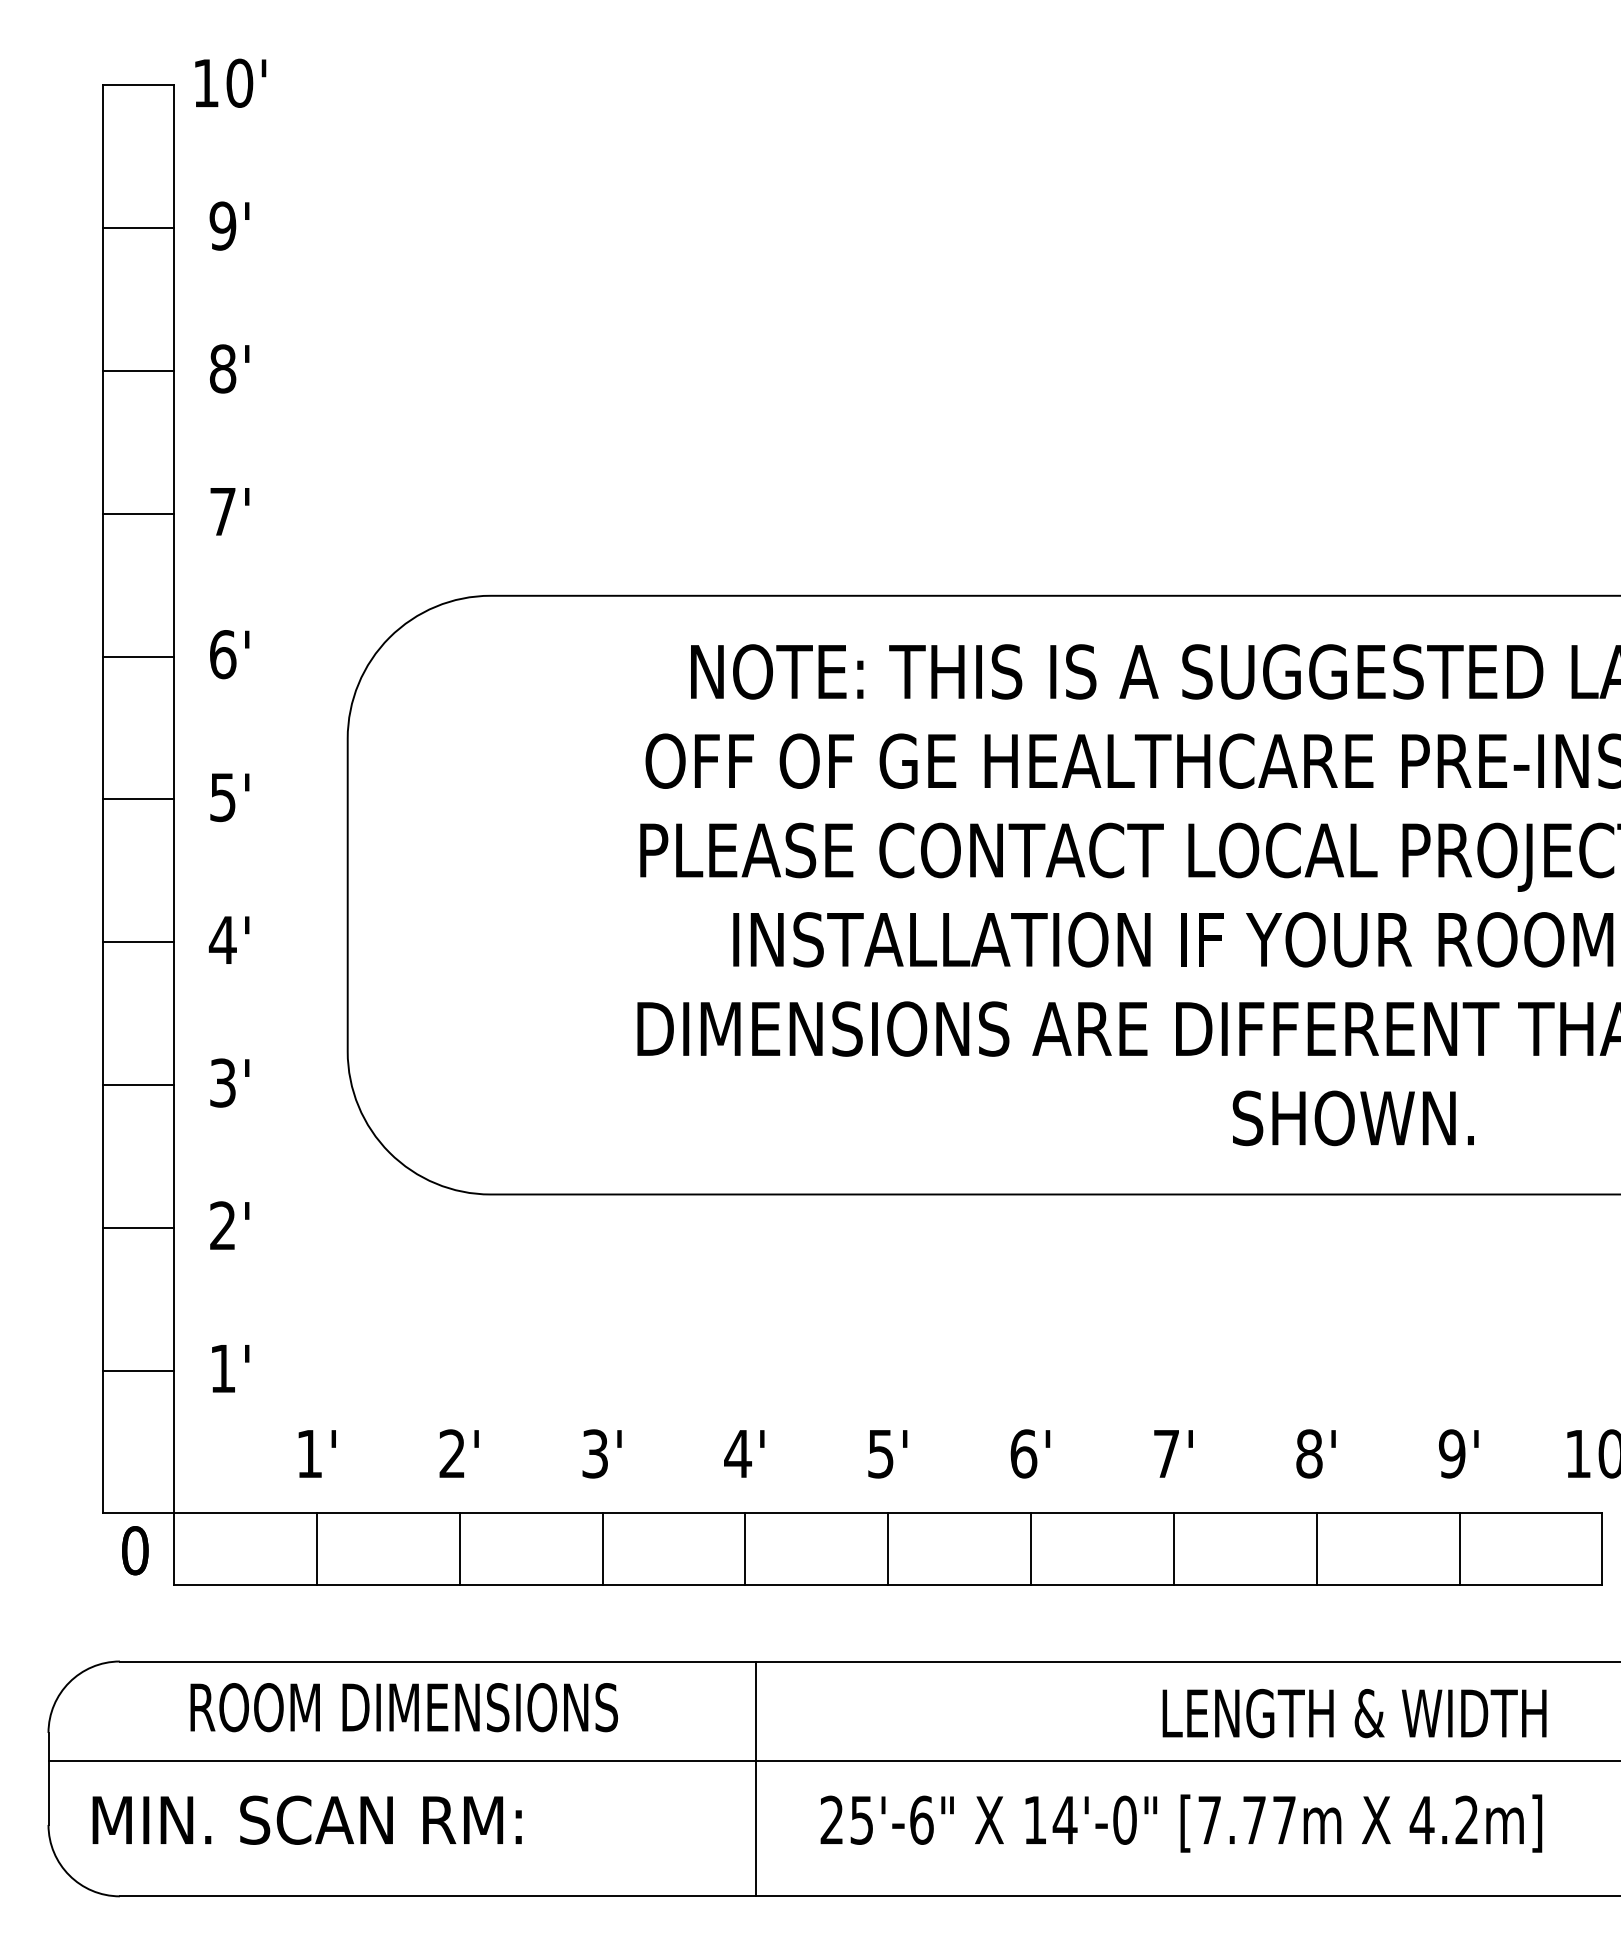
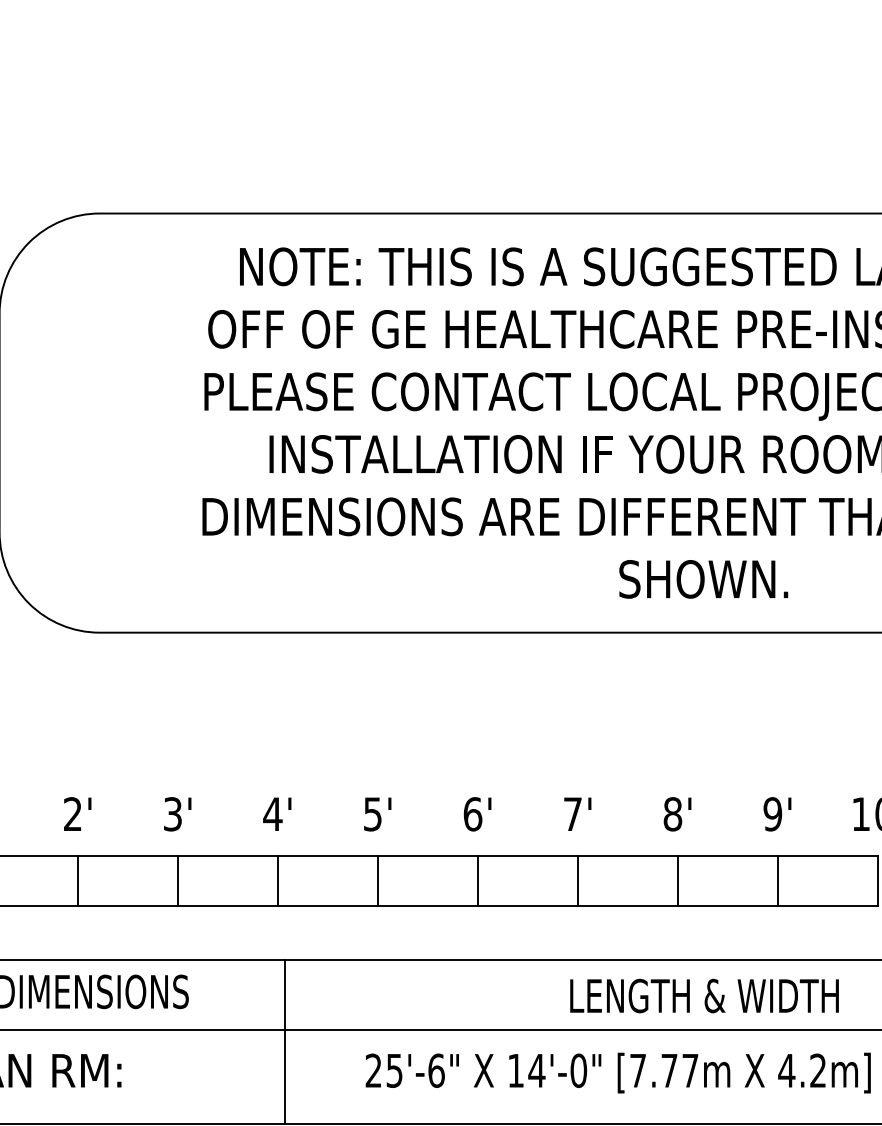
text: (1181, 1823) -> (618, 1073), moved

